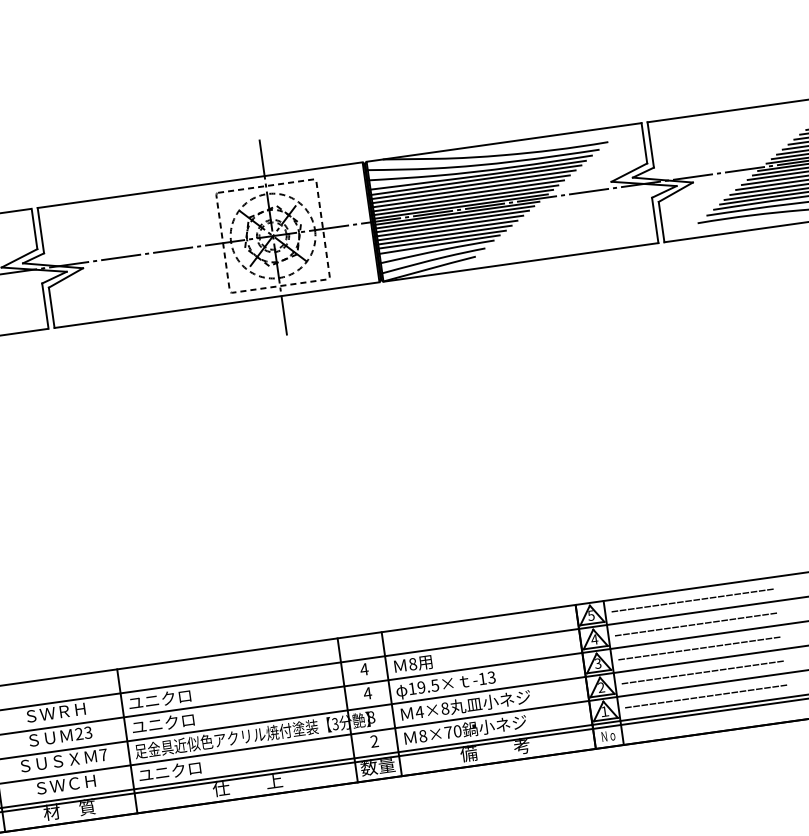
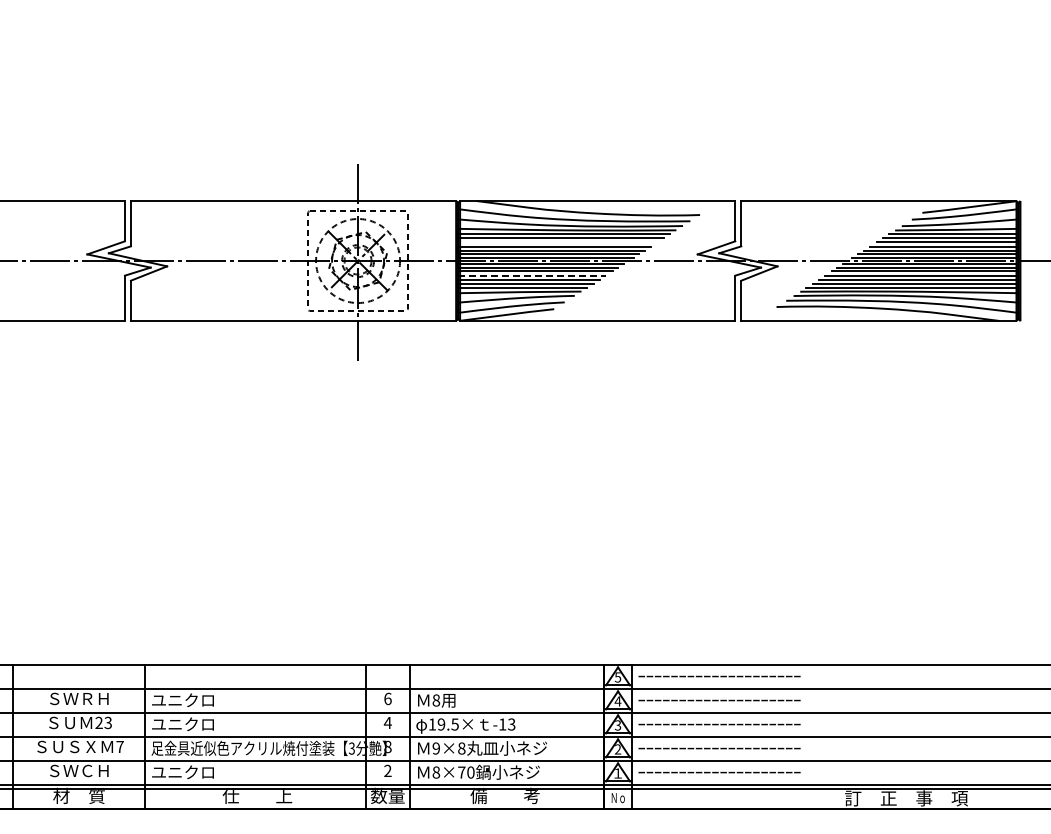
line: (469, 189) -> (557, 242), removed
line: (449, 226) -> (532, 275), solid -> dashed
text: (363, 669) -> (387, 698), 4 -> 6
text: (419, 712) -> (436, 748), 4×8 -> 9×8

